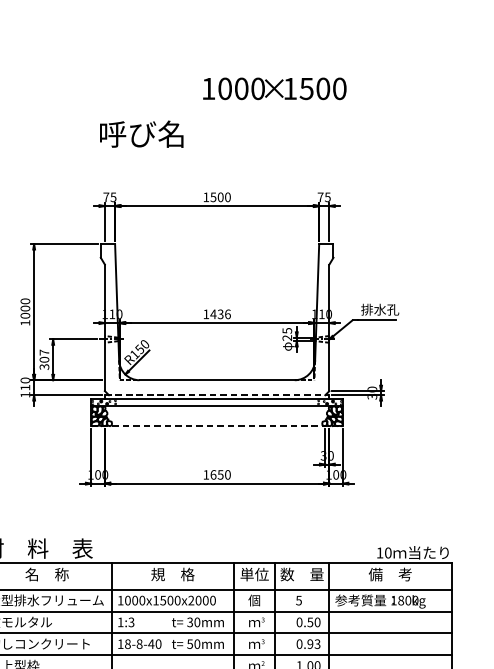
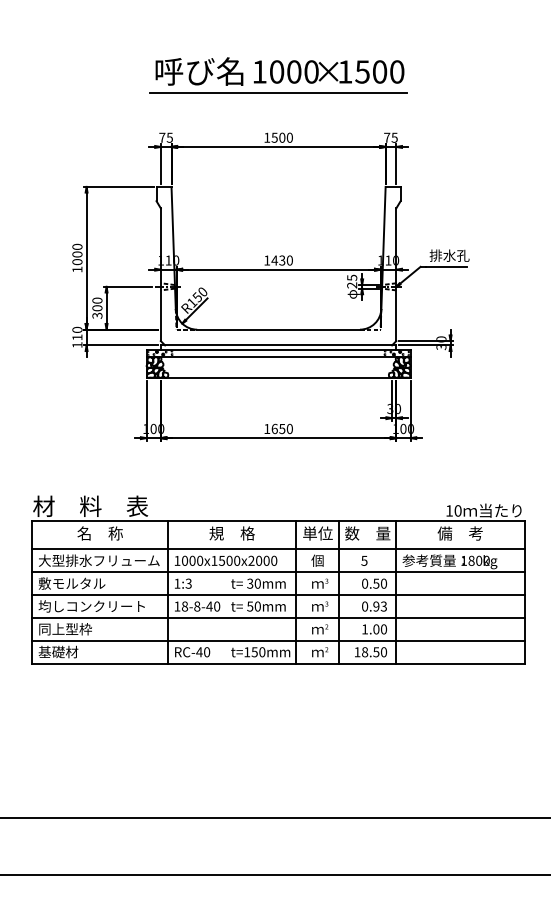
text: (275, 88) -> (329, 71), moved
line: (217, 154) -> (278, 92), added
text: (227, 314) -> (289, 260), 1436 -> 1430
text: (44, 352) -> (97, 300), 307 -> 300
line: (217, 395) -> (278, 345), dashed -> solid
line: (218, 426) -> (279, 378), dashed -> solid

